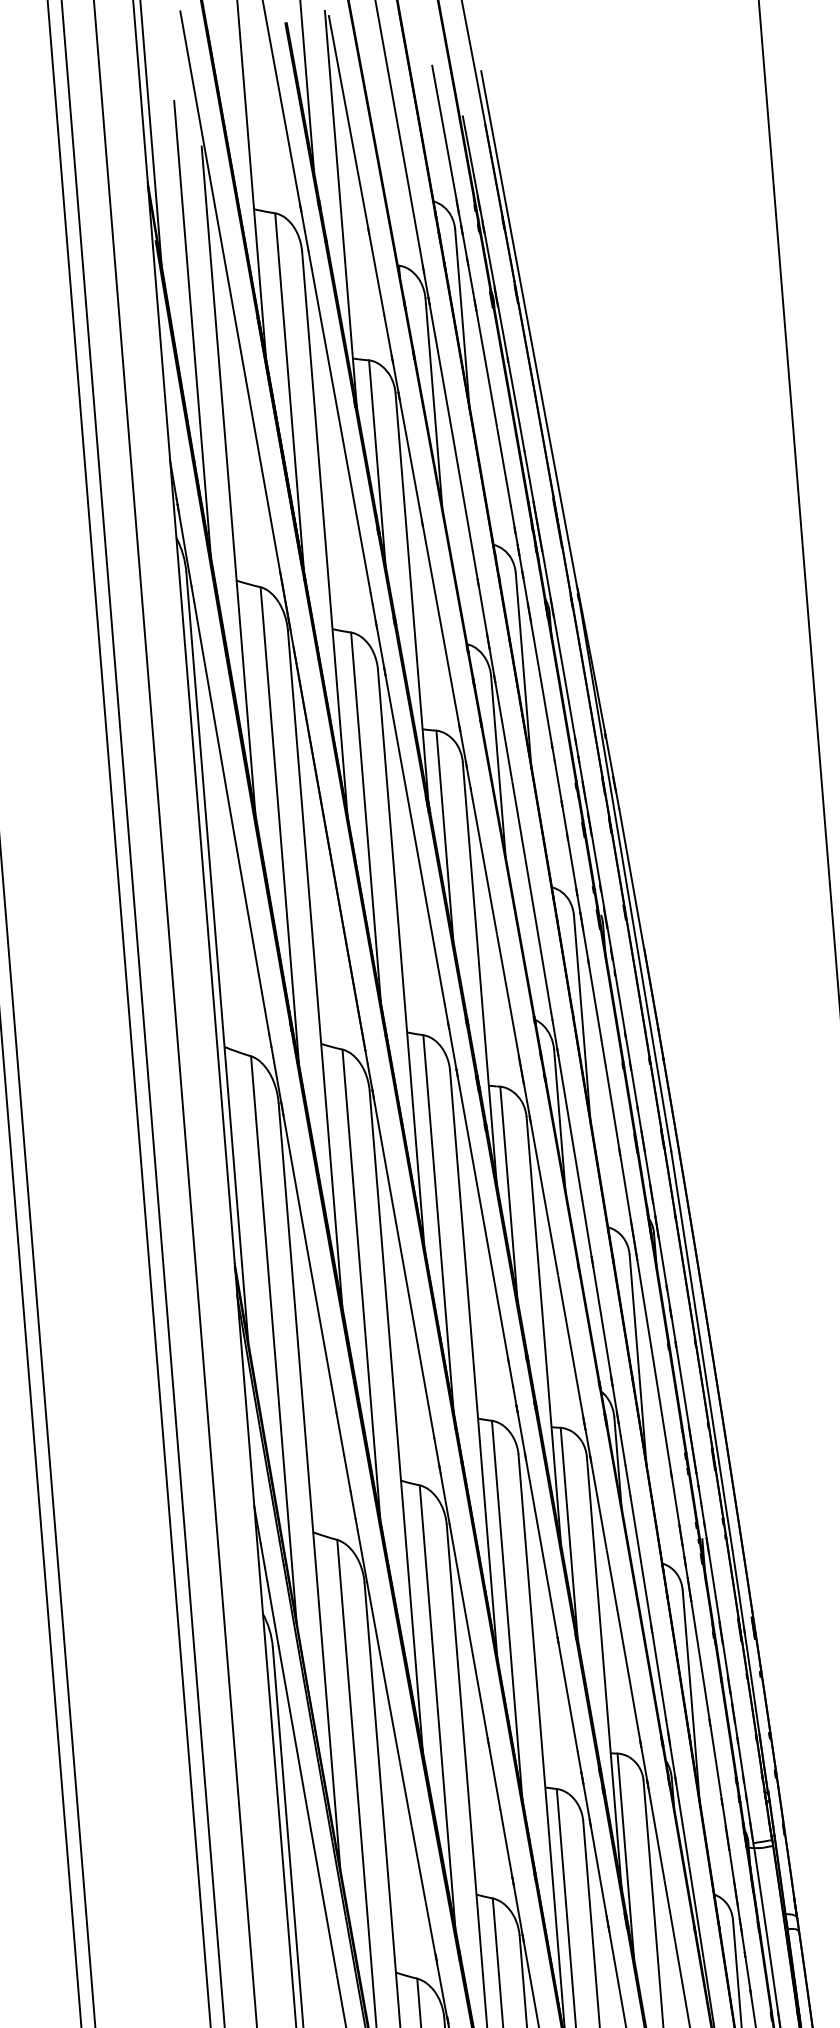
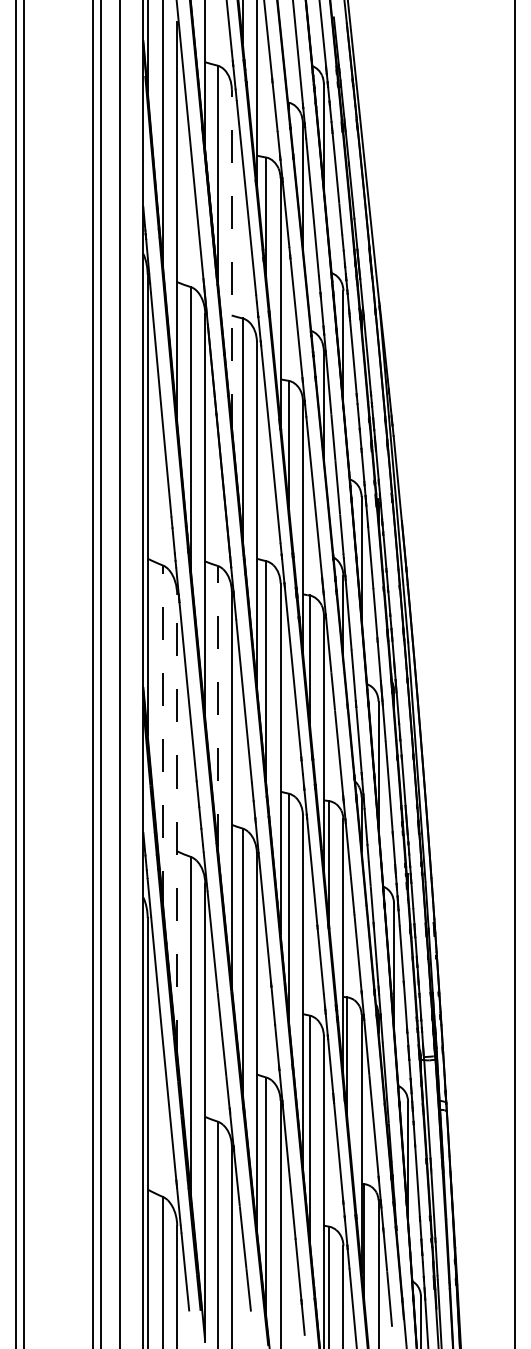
line: (324, 532) -> (231, 257), solid -> dashed
line: (360, 1283) -> (217, 705), solid -> dashed
line: (274, 1338) -> (163, 734), solid -> dashed
line: (309, 1485) -> (177, 823), solid -> dashed

